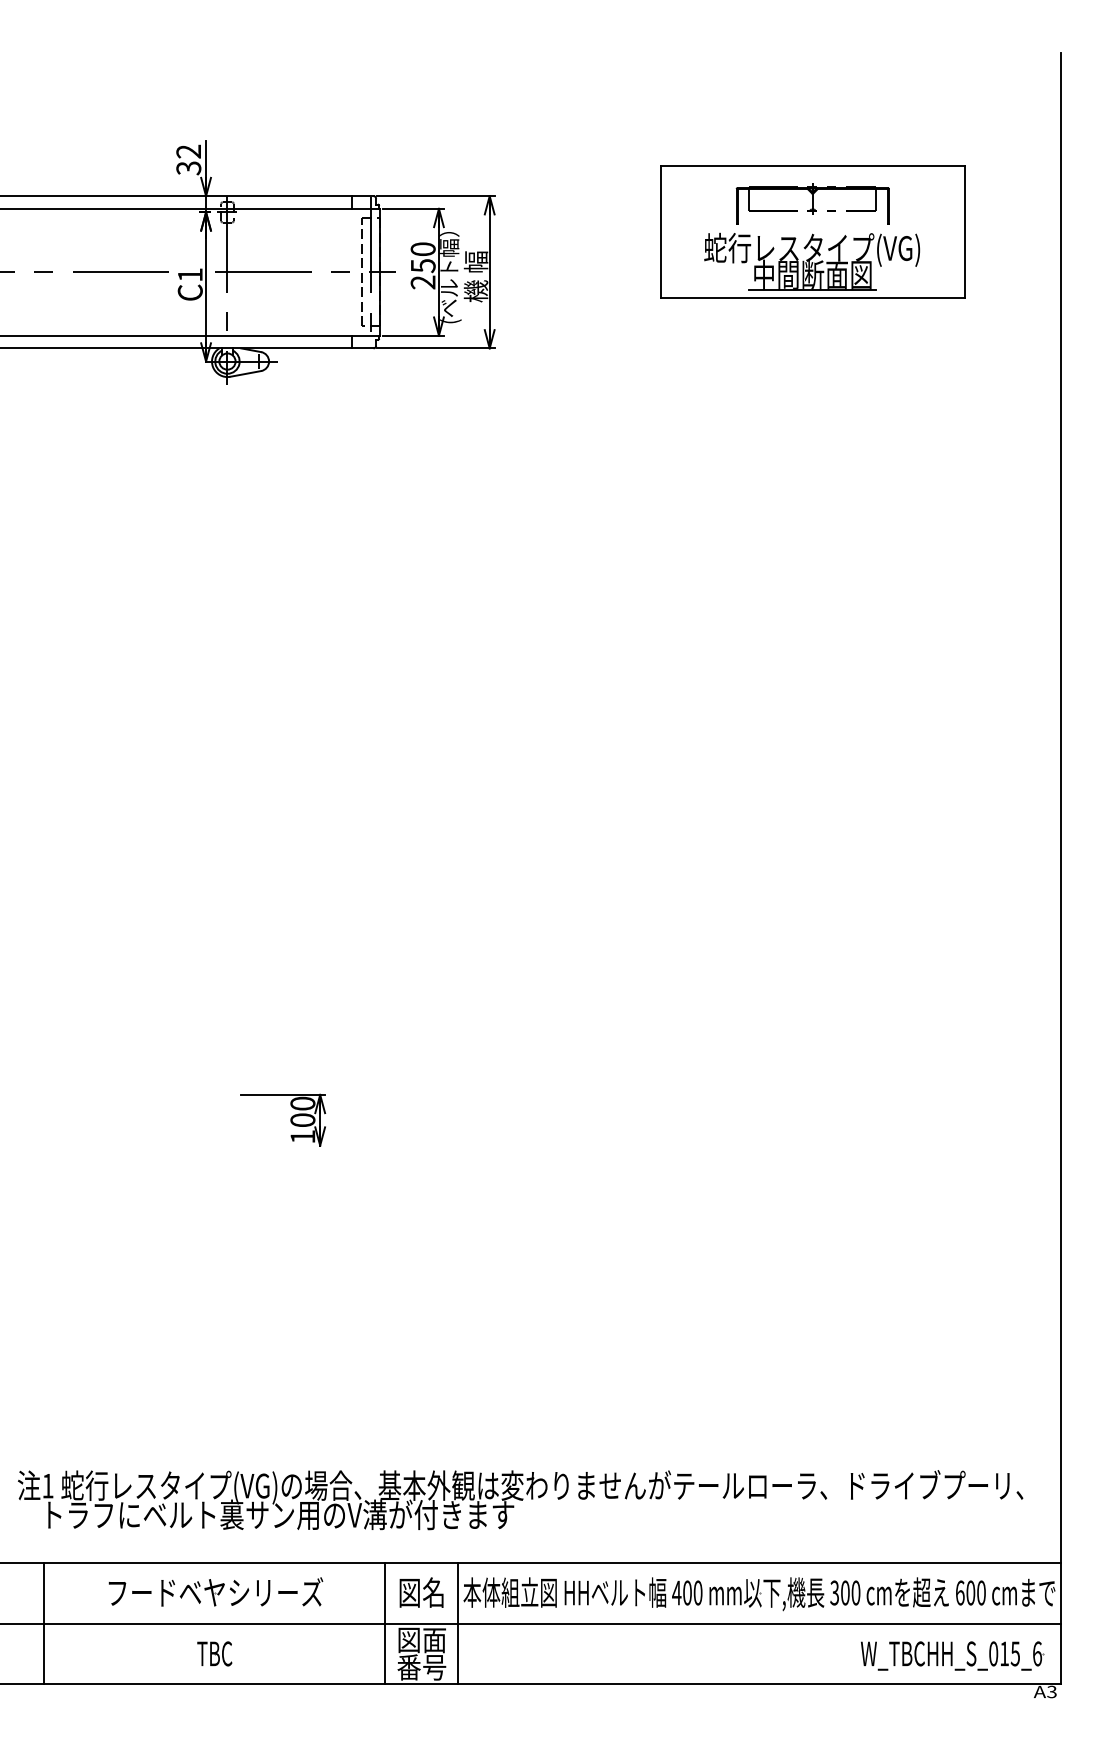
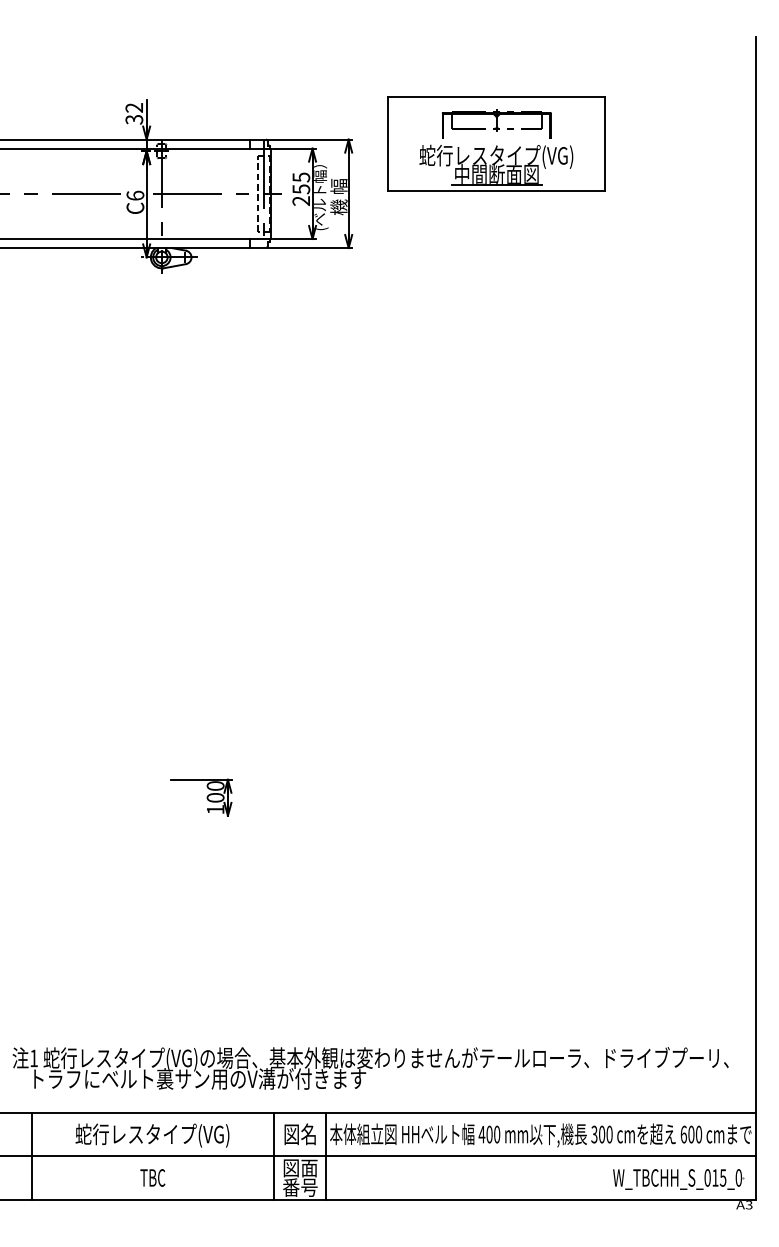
part: (812, 231) -> (496, 143), moved
text: (423, 249) -> (301, 177), 250 -> 255
text: (190, 274) -> (135, 195), C1 -> C6
text: (214, 1594) -> (152, 1135), フードベヤシリーズ -> 蛇行レスタイプ(VG)
text: (1036, 1653) -> (738, 1177), W_TBCHH_S_015_6 -> W_TBCHH_S_015_0

